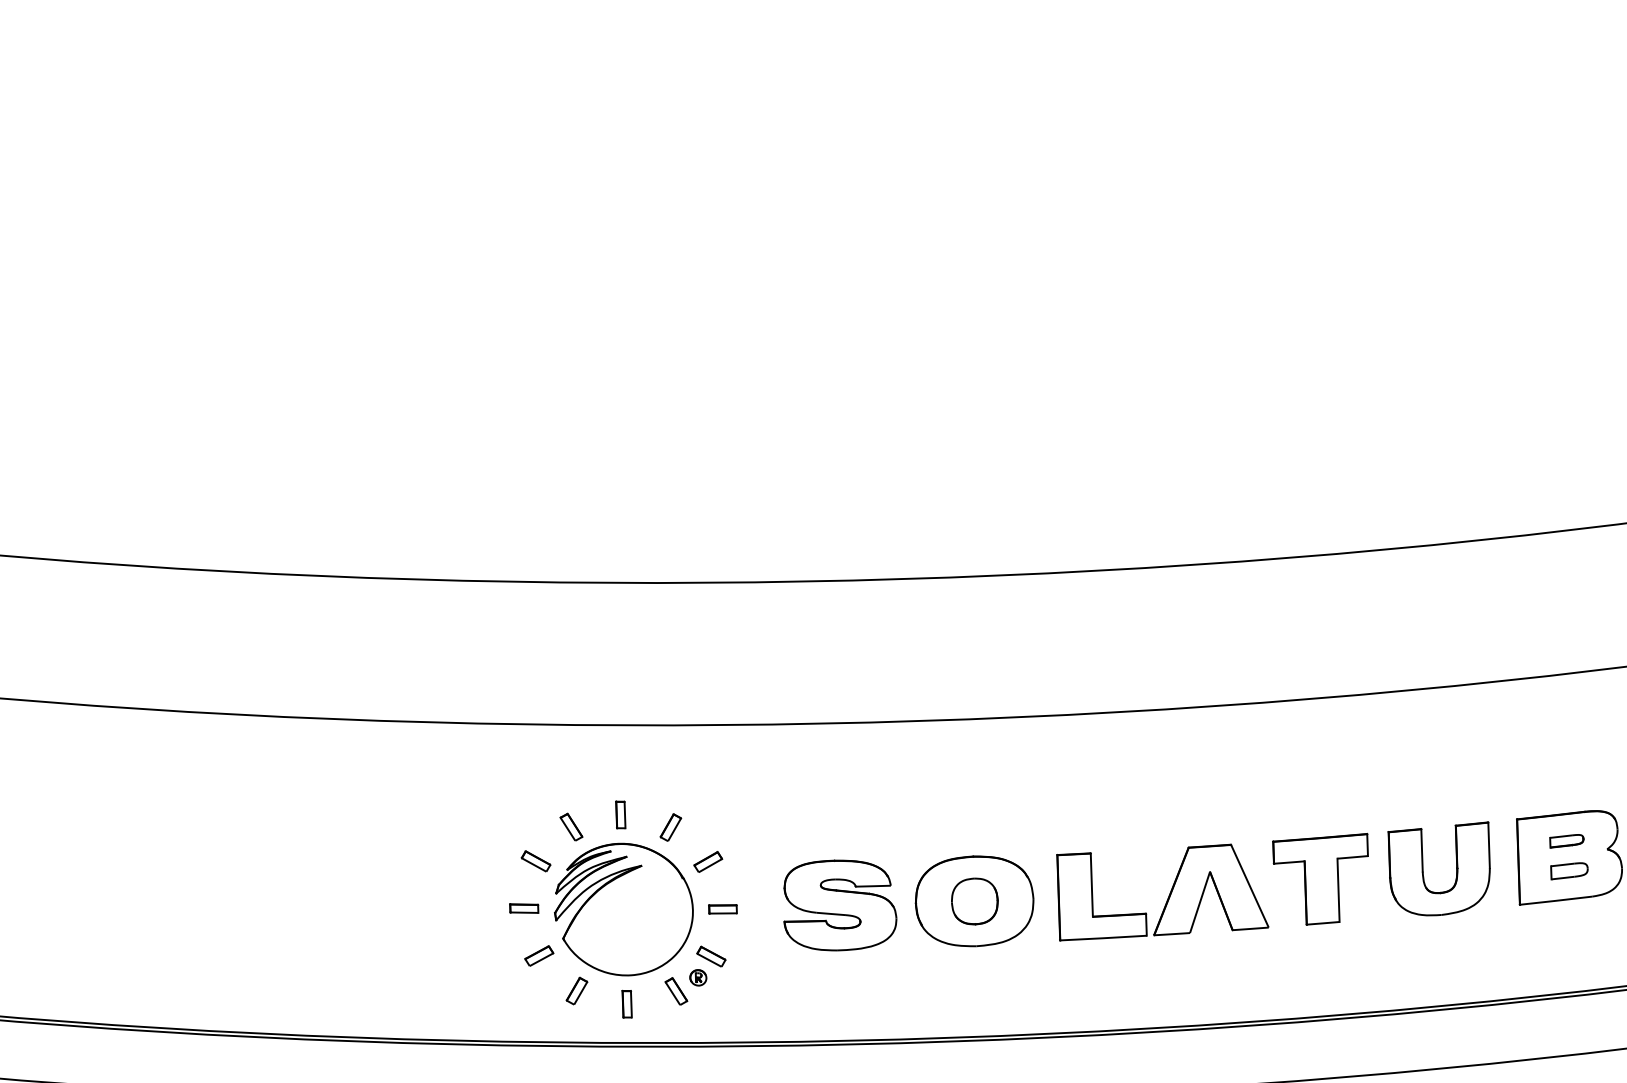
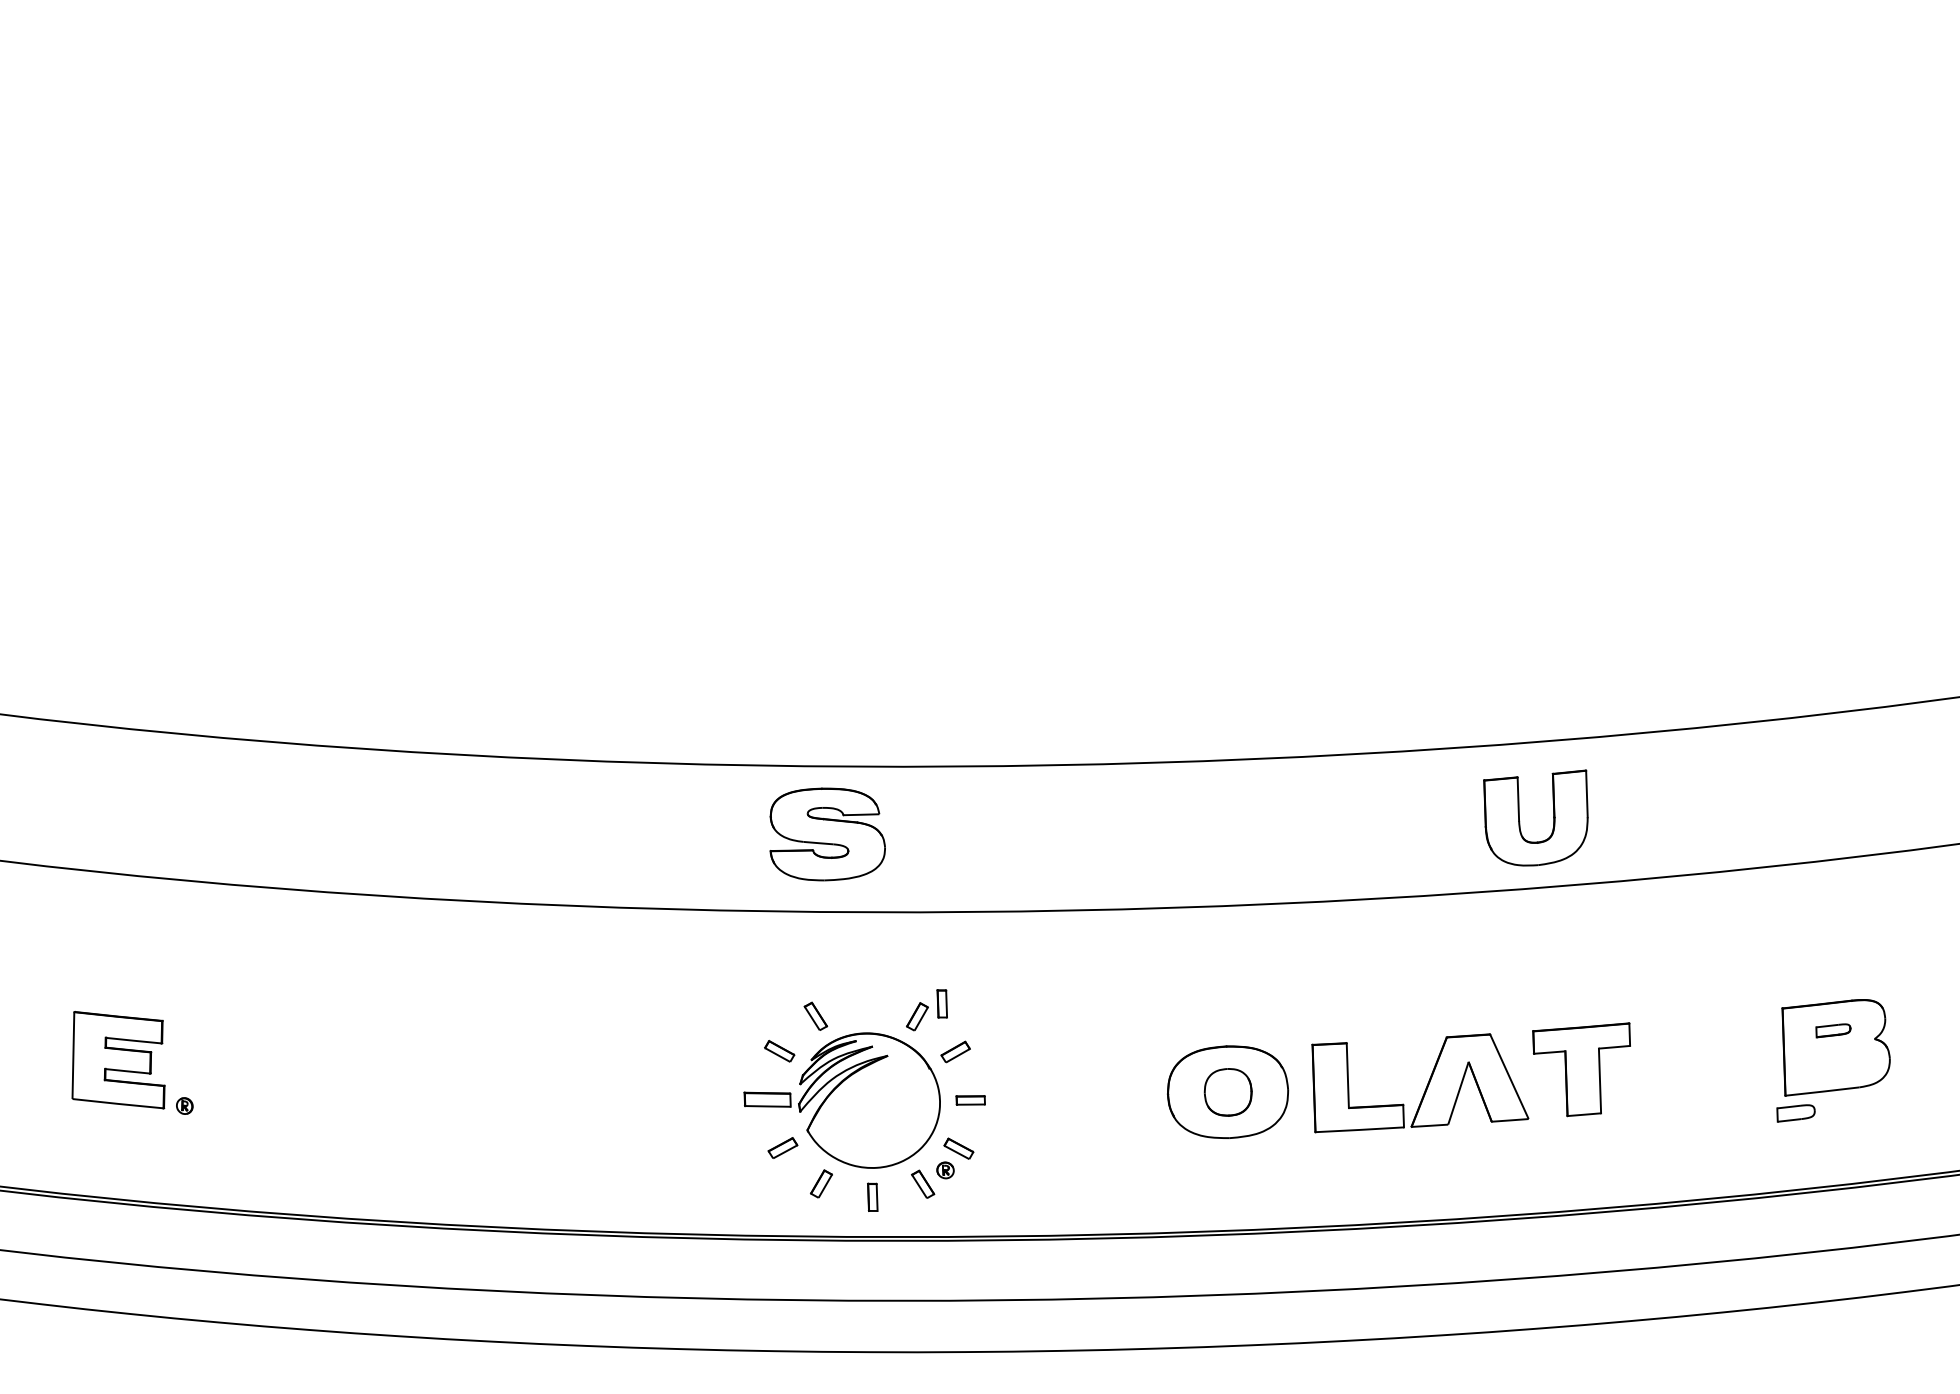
part: (620, 814) -> (941, 1003), moved
part: (1568, 871) -> (1795, 1113), moved
part: (1424, 872) -> (1520, 821), moved
part: (840, 905) -> (827, 834), moved
part: (524, 908) -> (767, 1099), size x1.6

